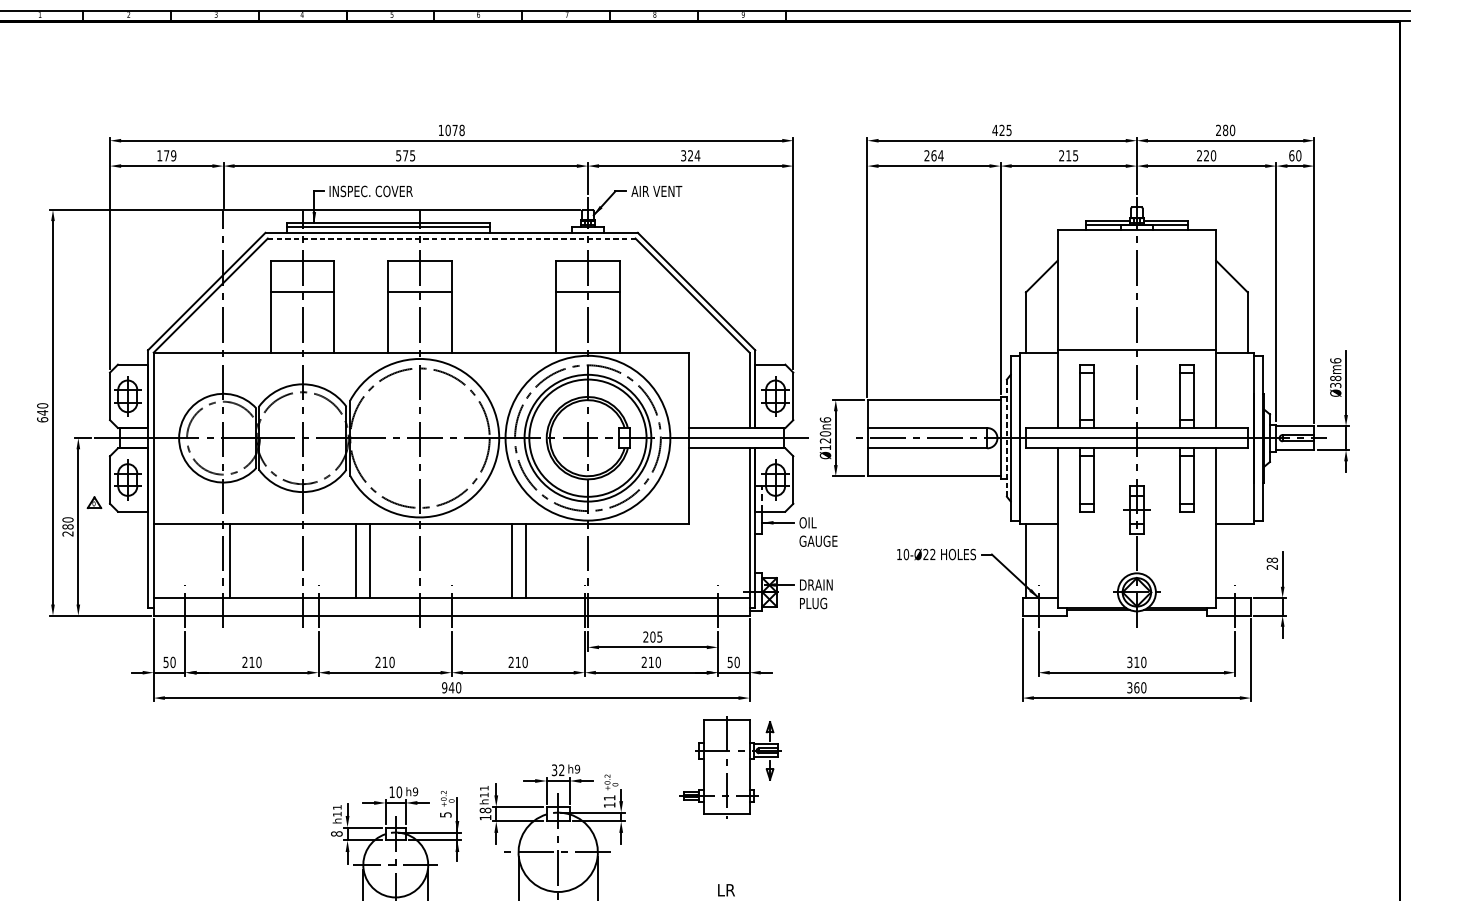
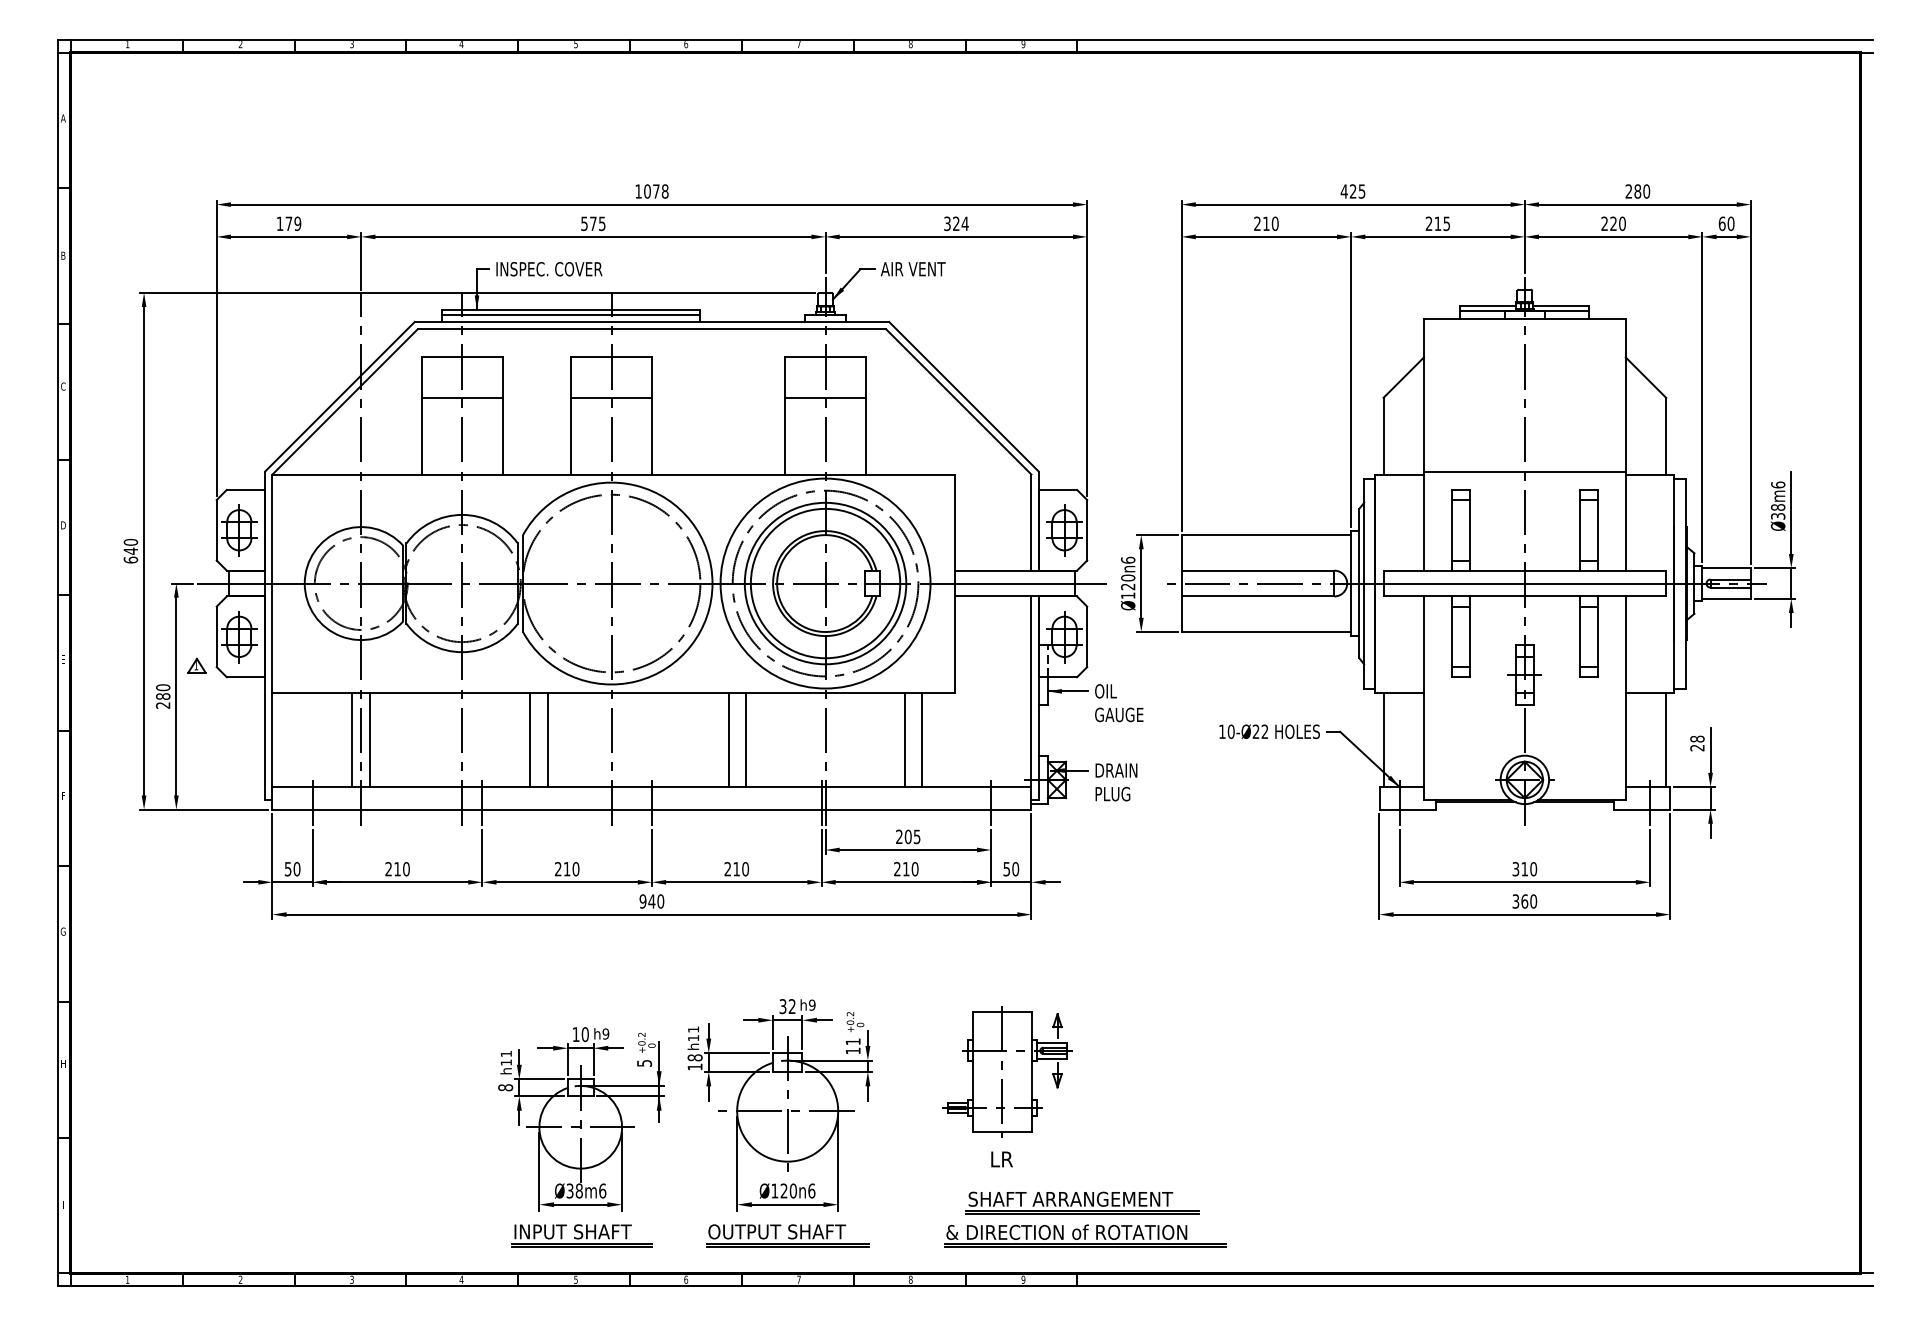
text: (937, 155) -> (1270, 223), 264 -> 210
line: (452, 238) -> (652, 329), dashed -> solid
line: (1007, 438) -> (1359, 583), dashed -> solid
text: (94, 502) -> (196, 665), 6 -> 1
line: (216, 560) -> (352, 739), added
line: (649, 560) -> (904, 739), added
line: (664, 560) -> (922, 739), added
line: (1248, 560) -> (1666, 739), added
part: (730, 767) -> (1007, 1071), moved

